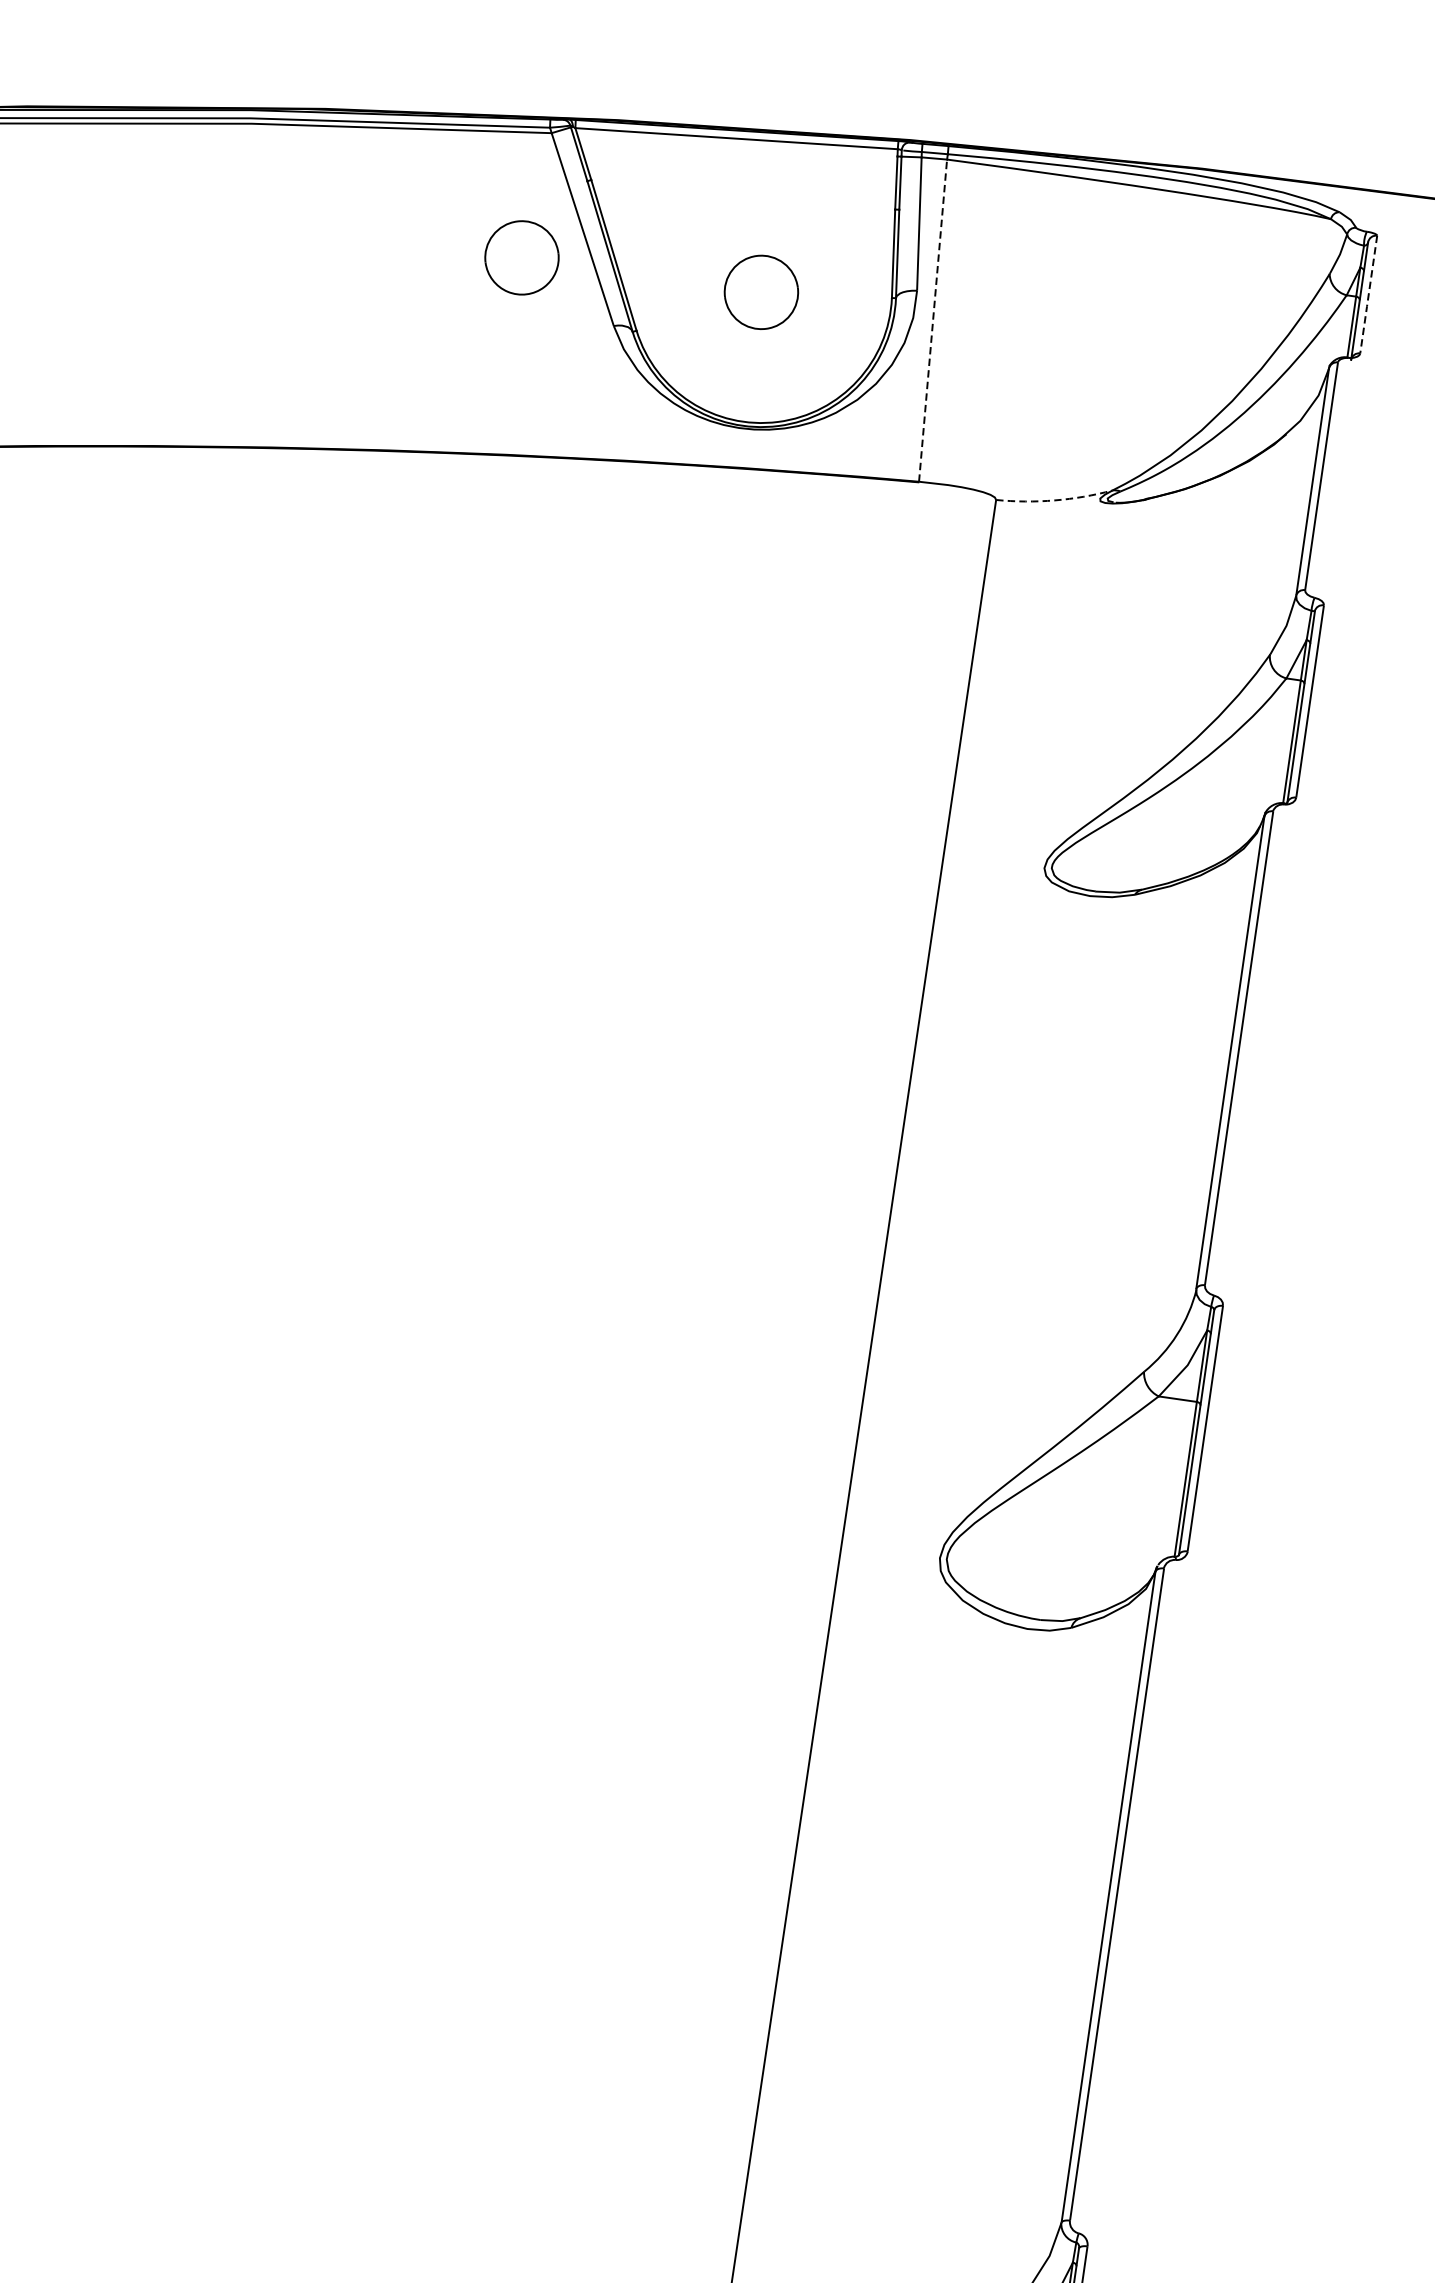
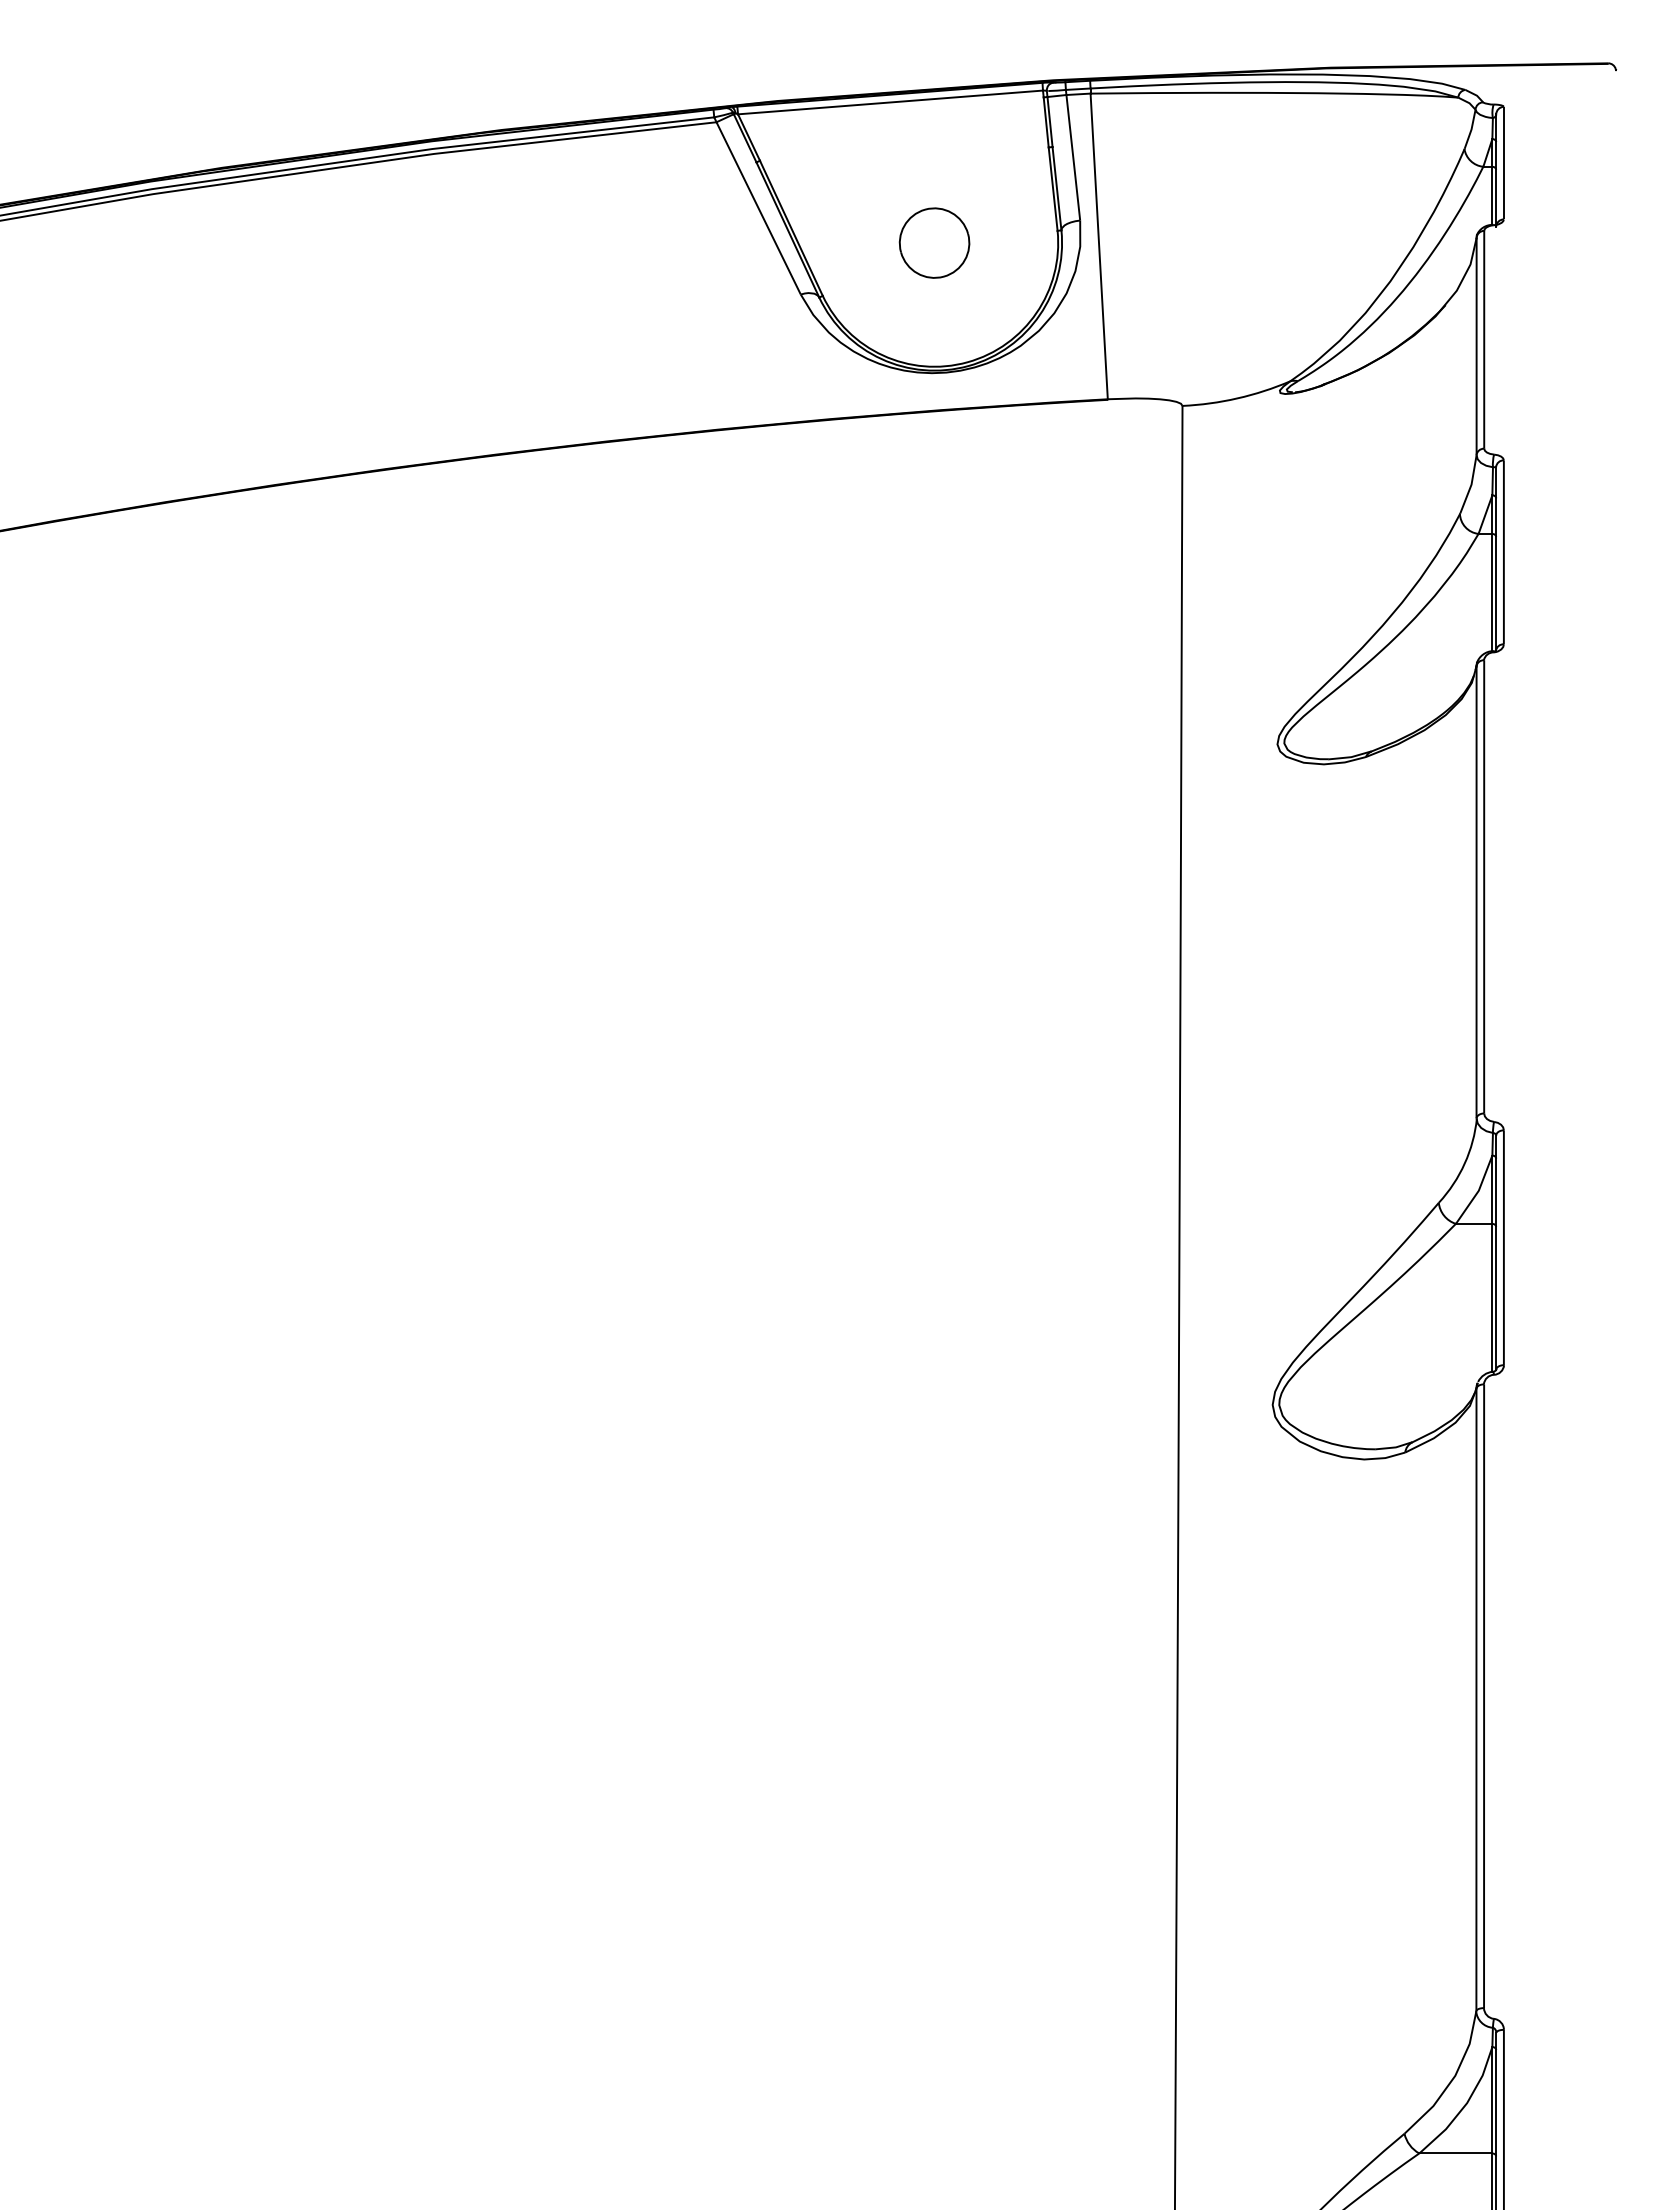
part: (522, 257) -> (705, 242), removed
line: (1368, 294) -> (1503, 163), dashed -> solid
line: (933, 319) -> (1099, 245), dashed -> solid
arc: (1054, 500) -> (1237, 398), dashed -> solid

